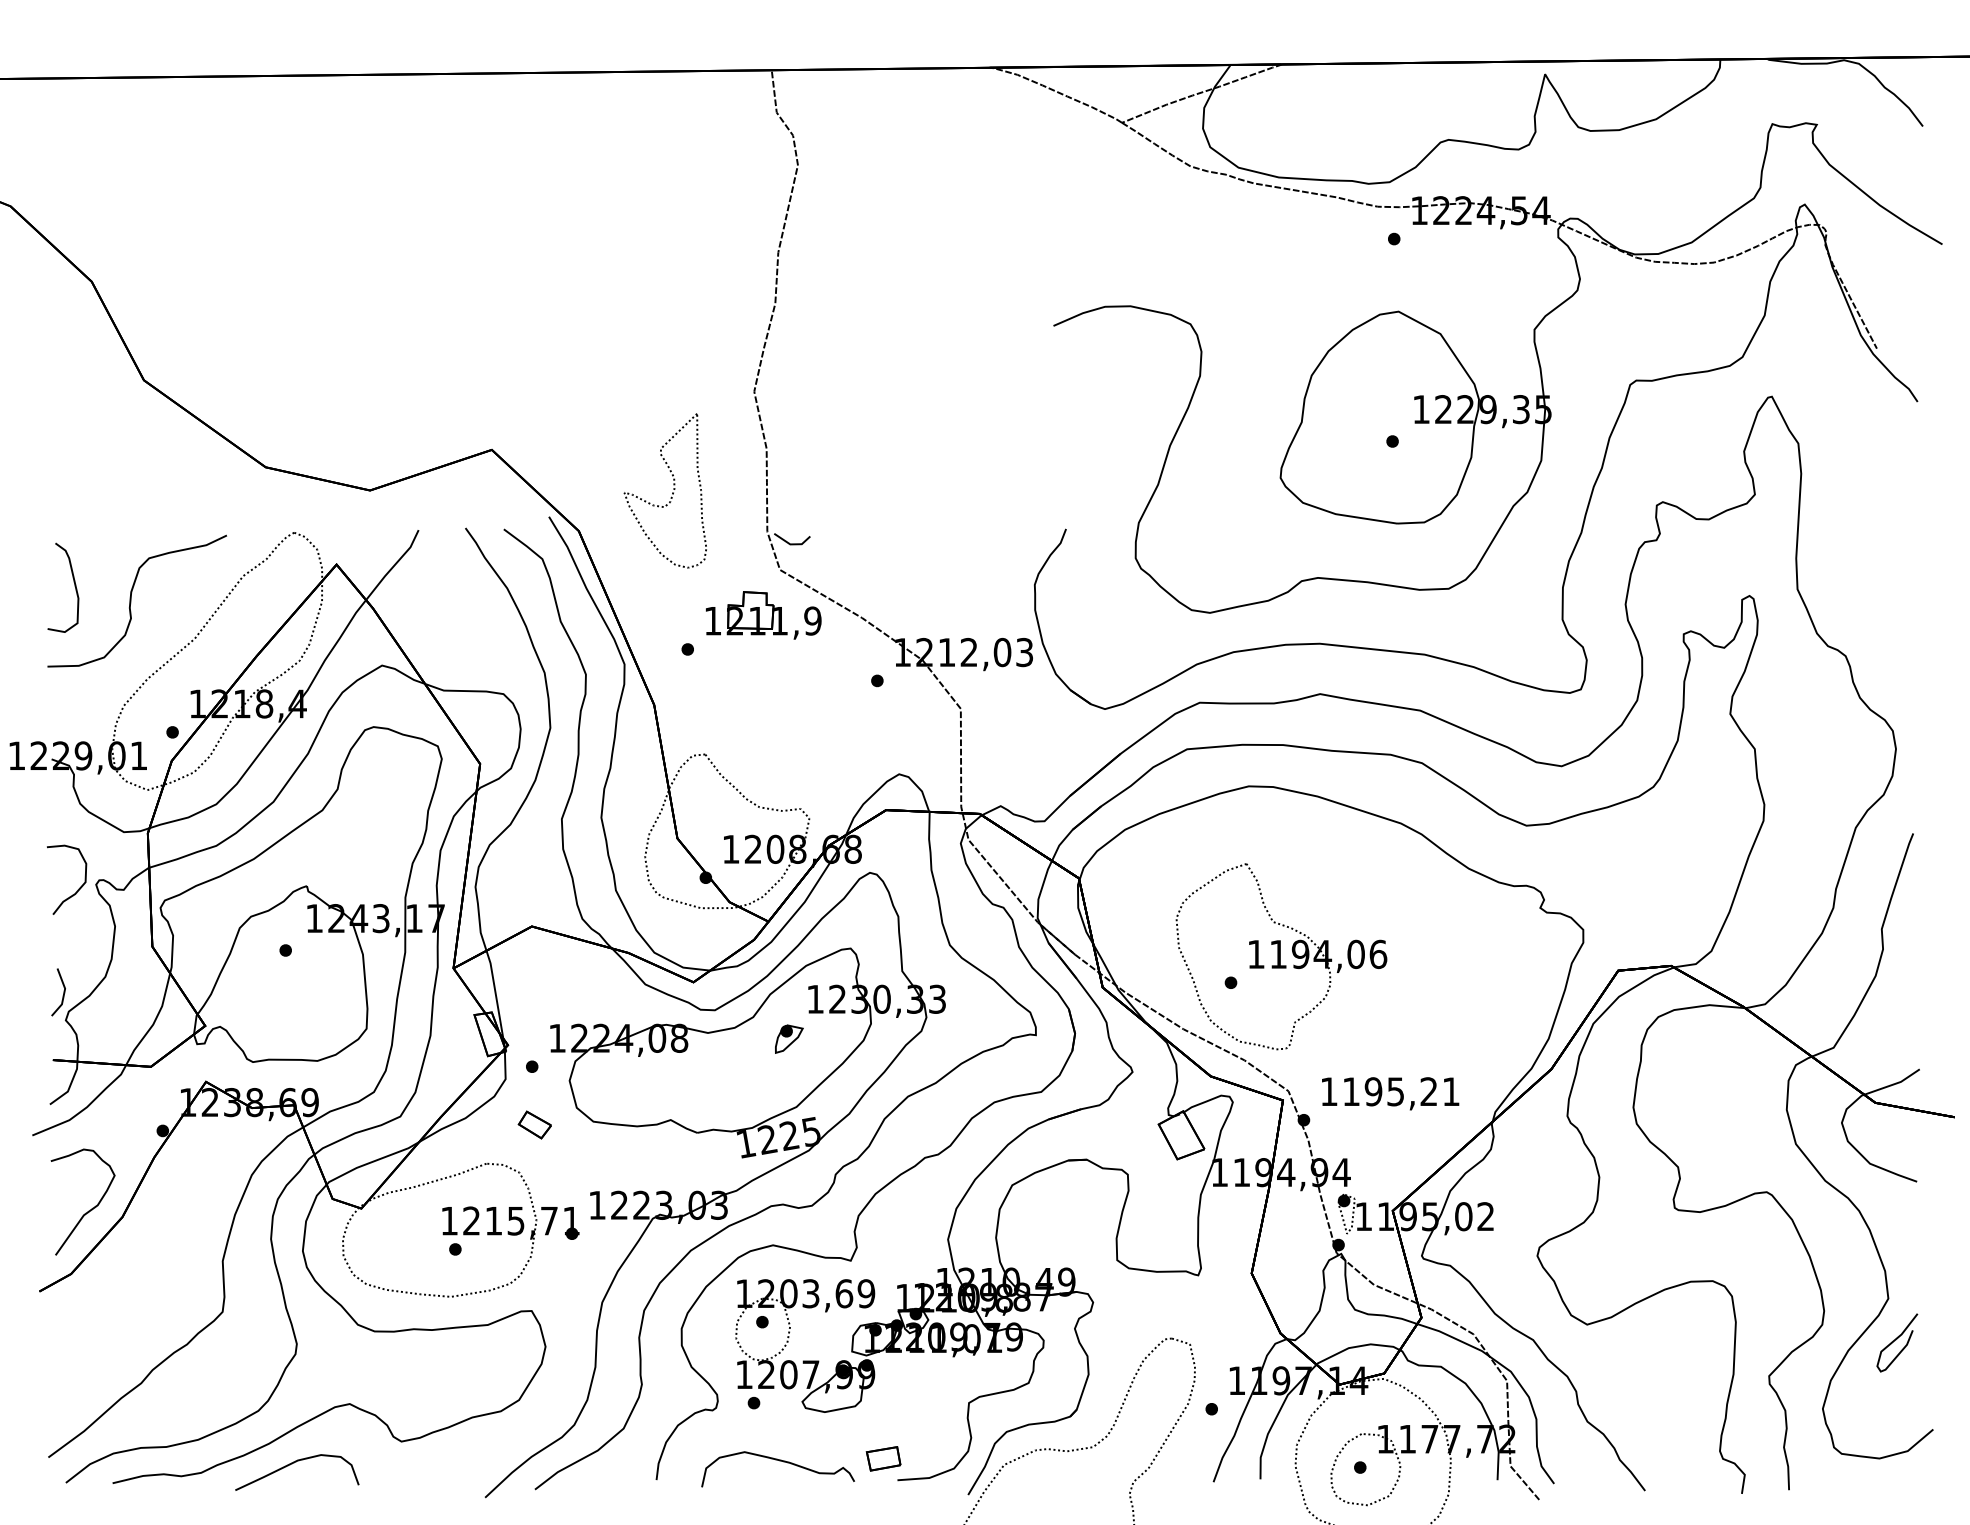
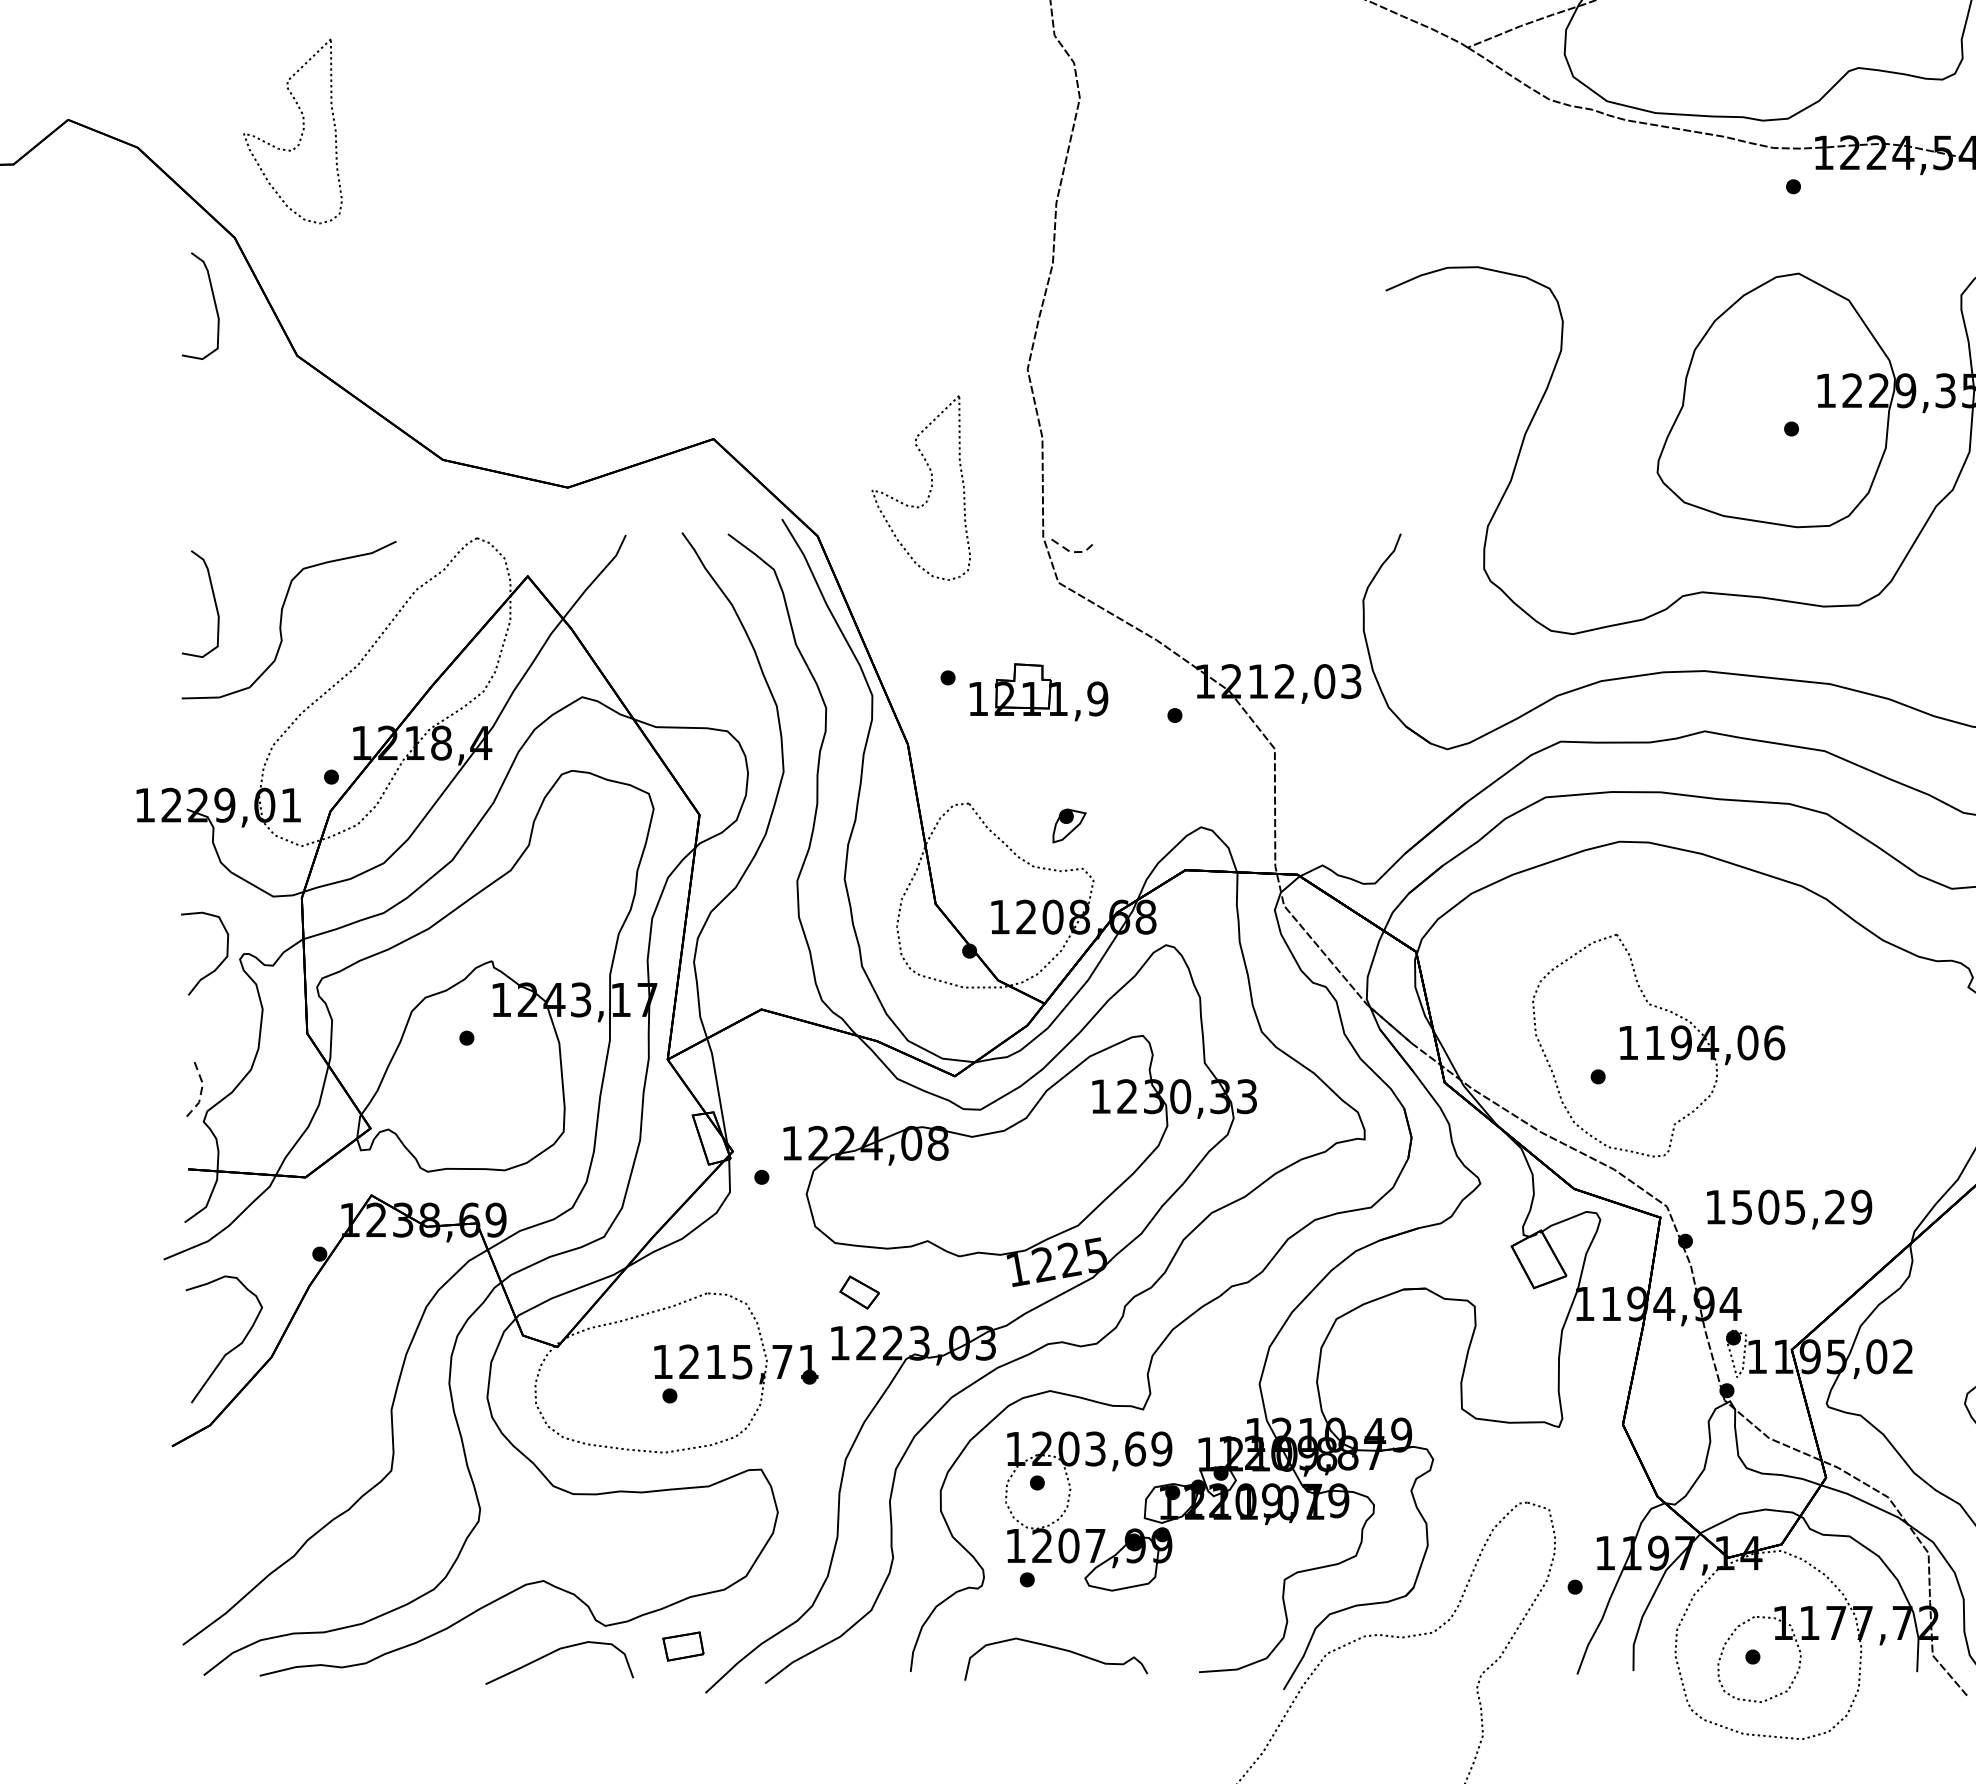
part: (147, 194) -> (301, 133), added
curve: (74, 337) -> (214, 304), added
line: (792, 544) -> (1073, 552), solid -> dashed
part: (763, 615) -> (1038, 692), moved
line: (64, 993) -> (202, 1089), solid -> dashed
part: (789, 1038) -> (1069, 825), moved
text: (1401, 1091) -> (1802, 1206), 1195,21 -> 1505,29
part: (534, 1124) -> (859, 1291), moved
part: (883, 1458) -> (683, 1646), moved
curve: (292, 1464) -> (553, 1653), moved

